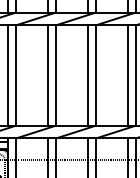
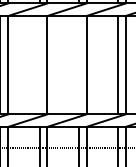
line: (48, 75) -> (39, 65), removed
line: (88, 75) -> (79, 65), removed

